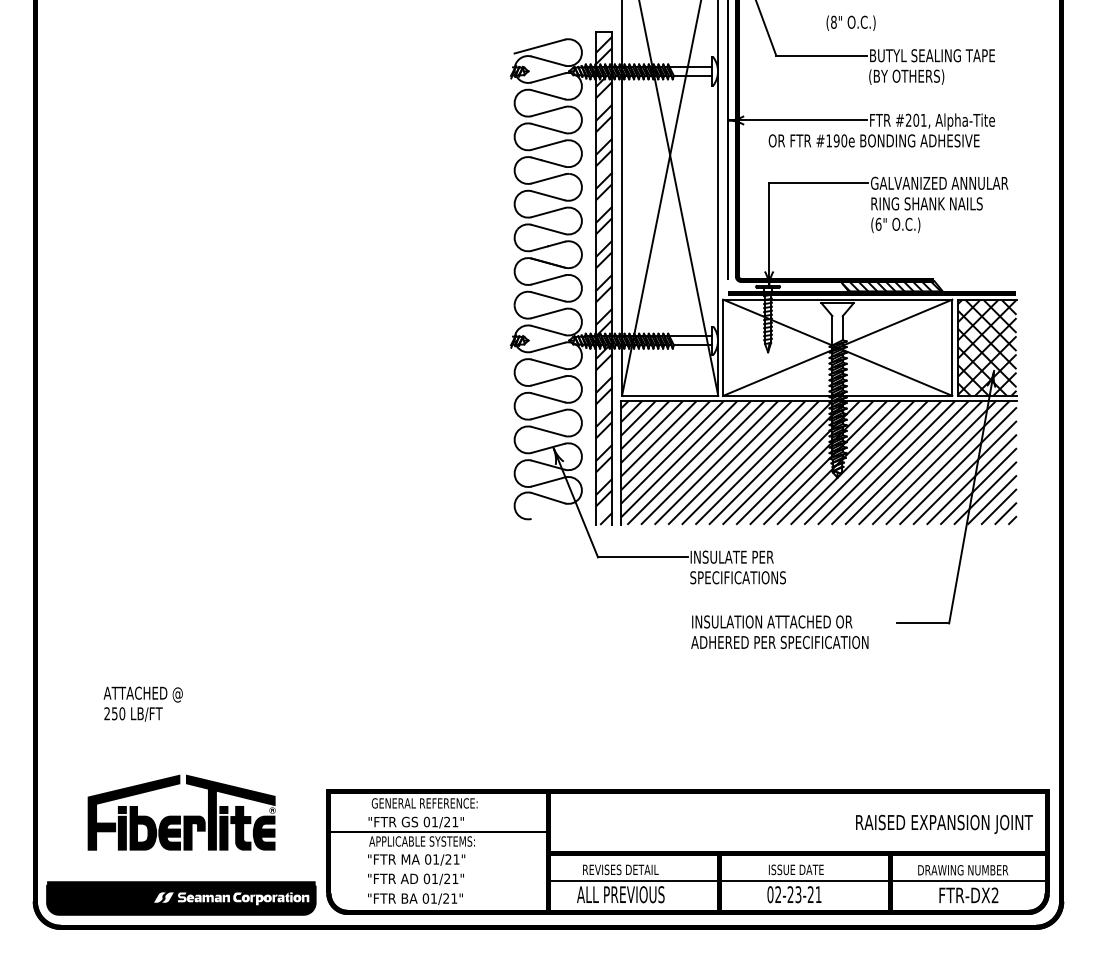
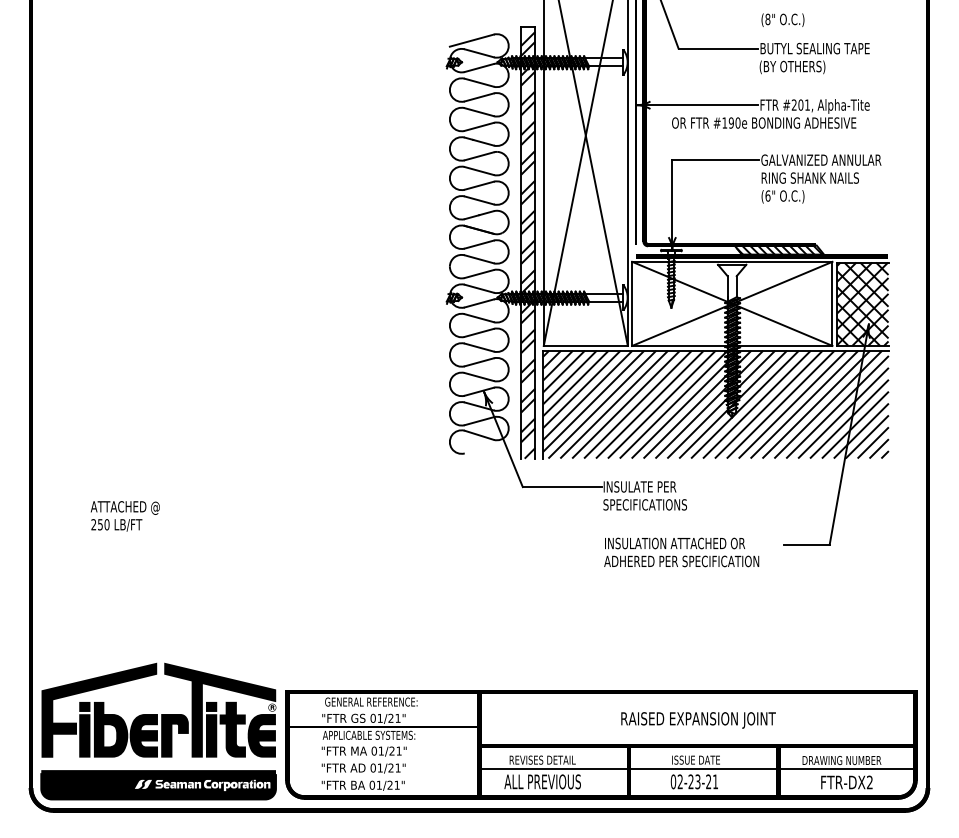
text: (850, 22) -> (782, 19), moved
text: (143, 704) -> (125, 516), moved
part: (181, 811) -> (158, 709), size x1.43
text: (944, 824) -> (698, 720), moved

